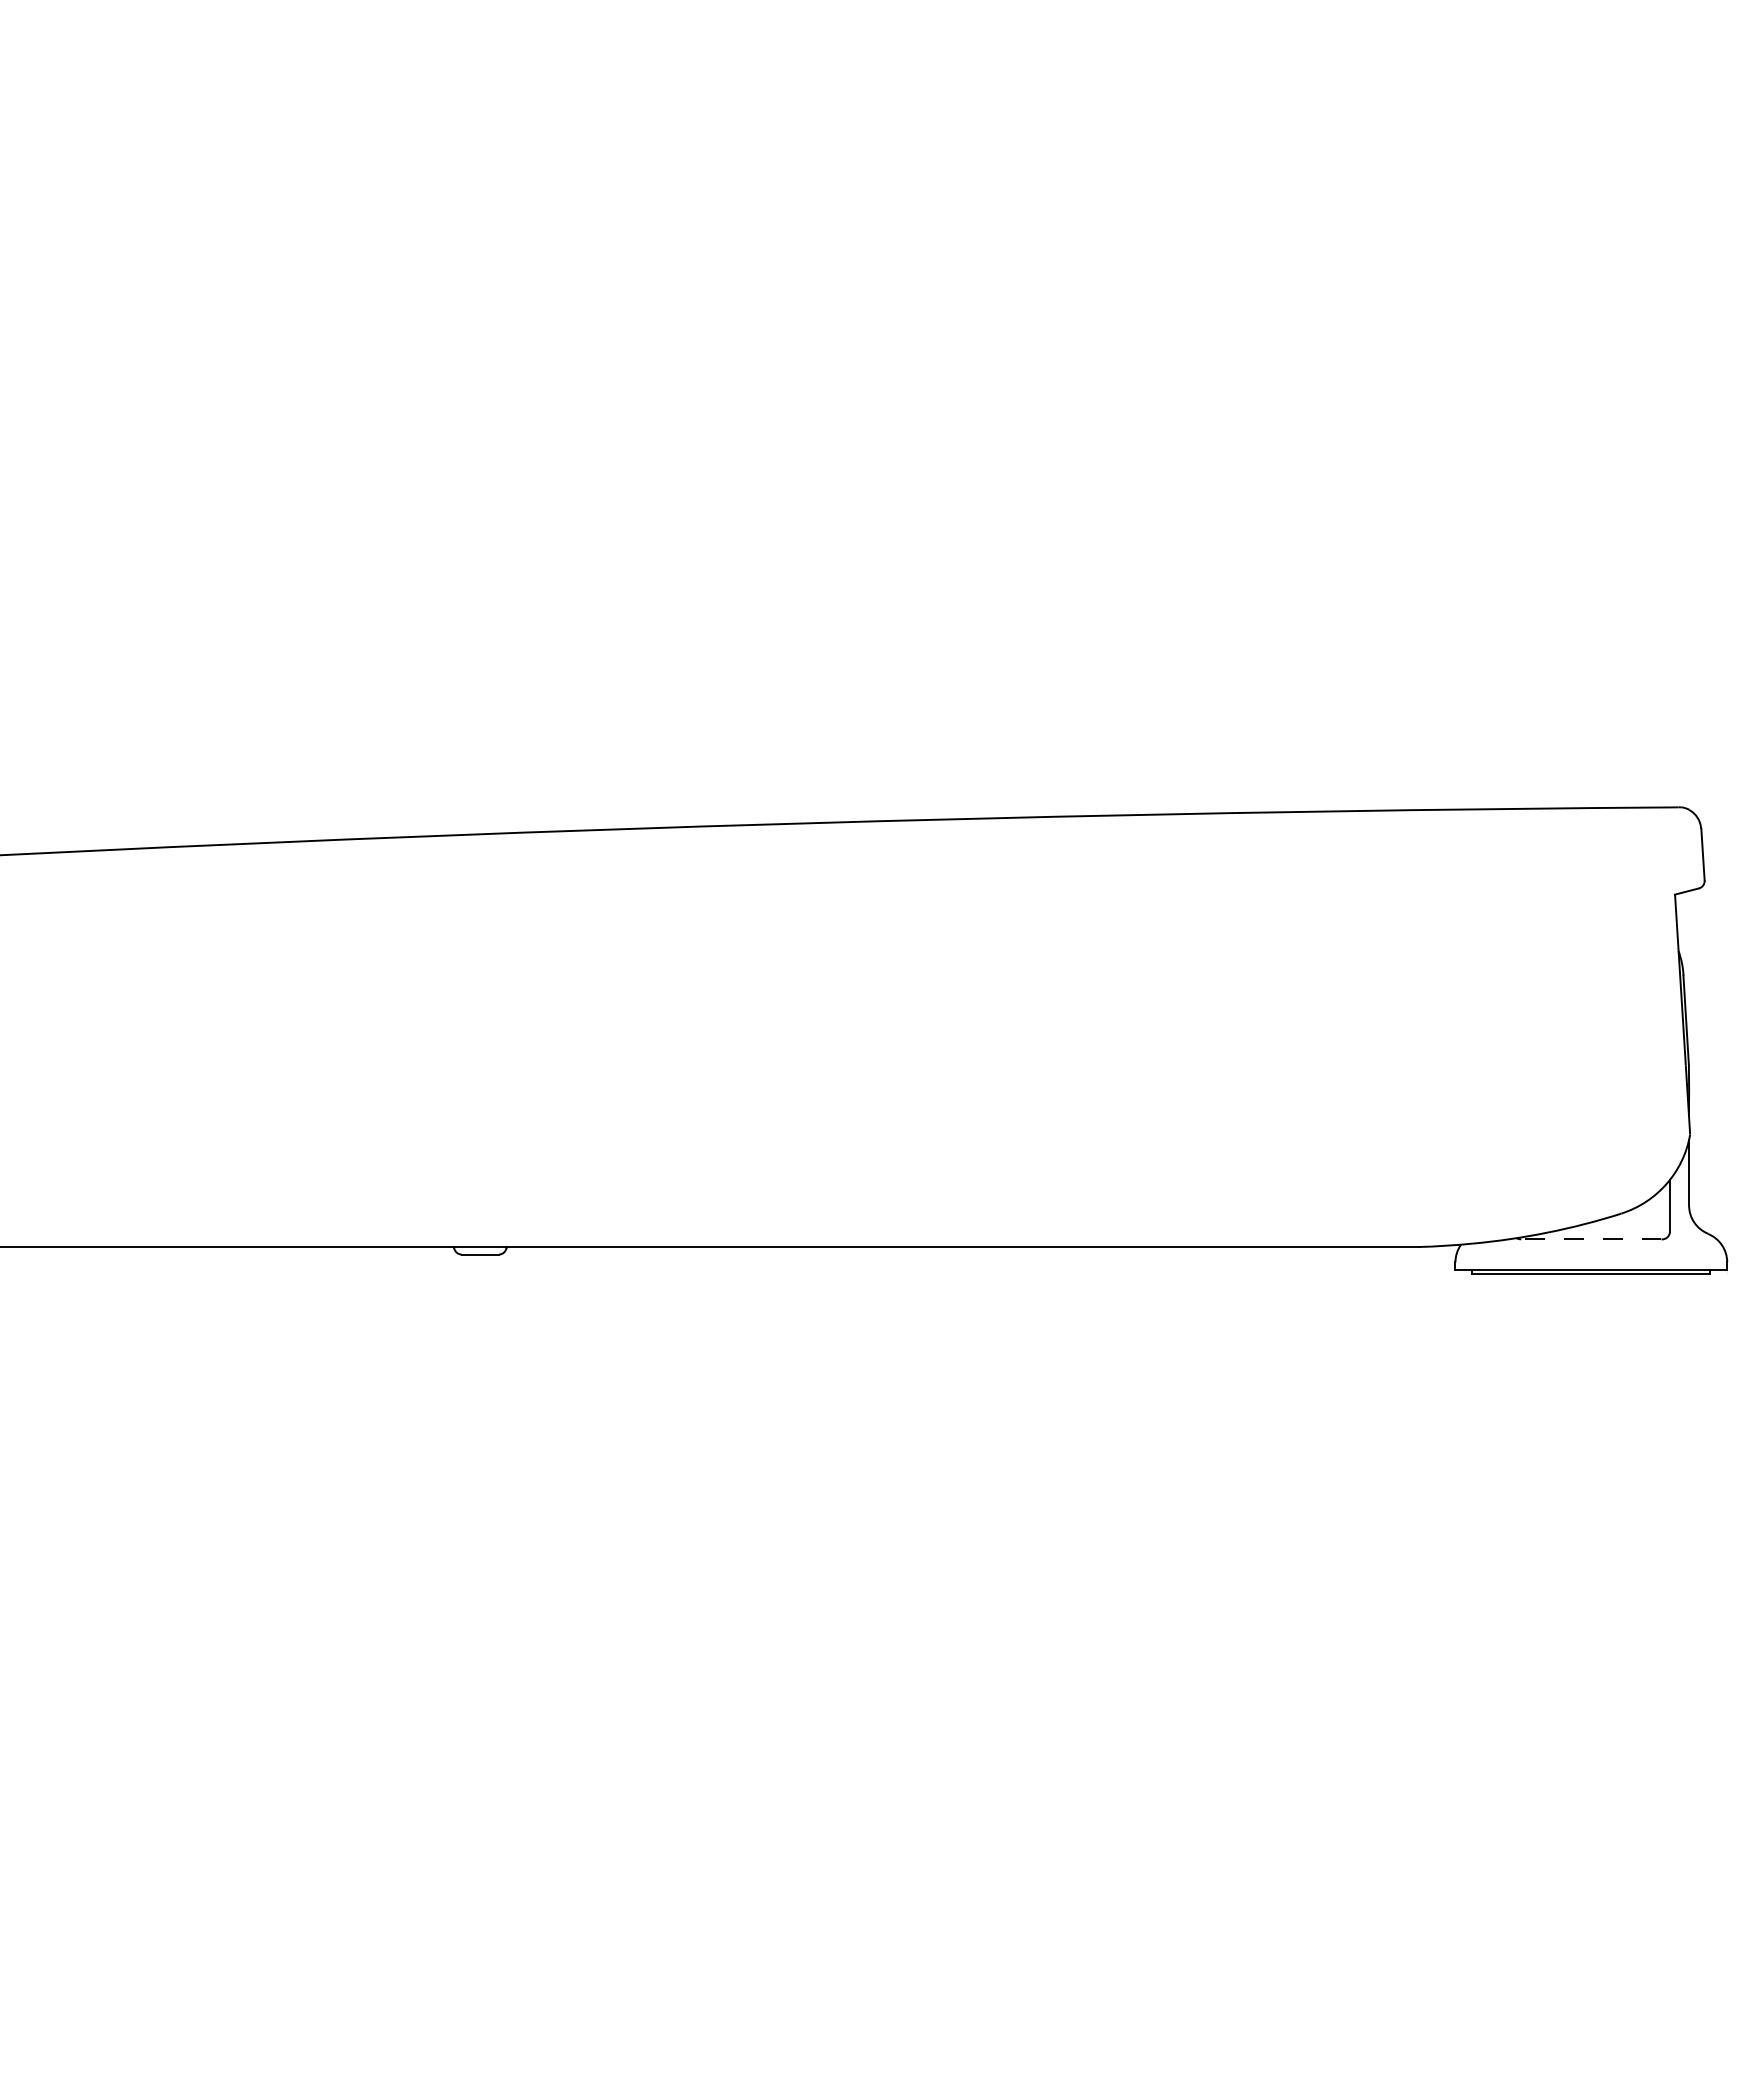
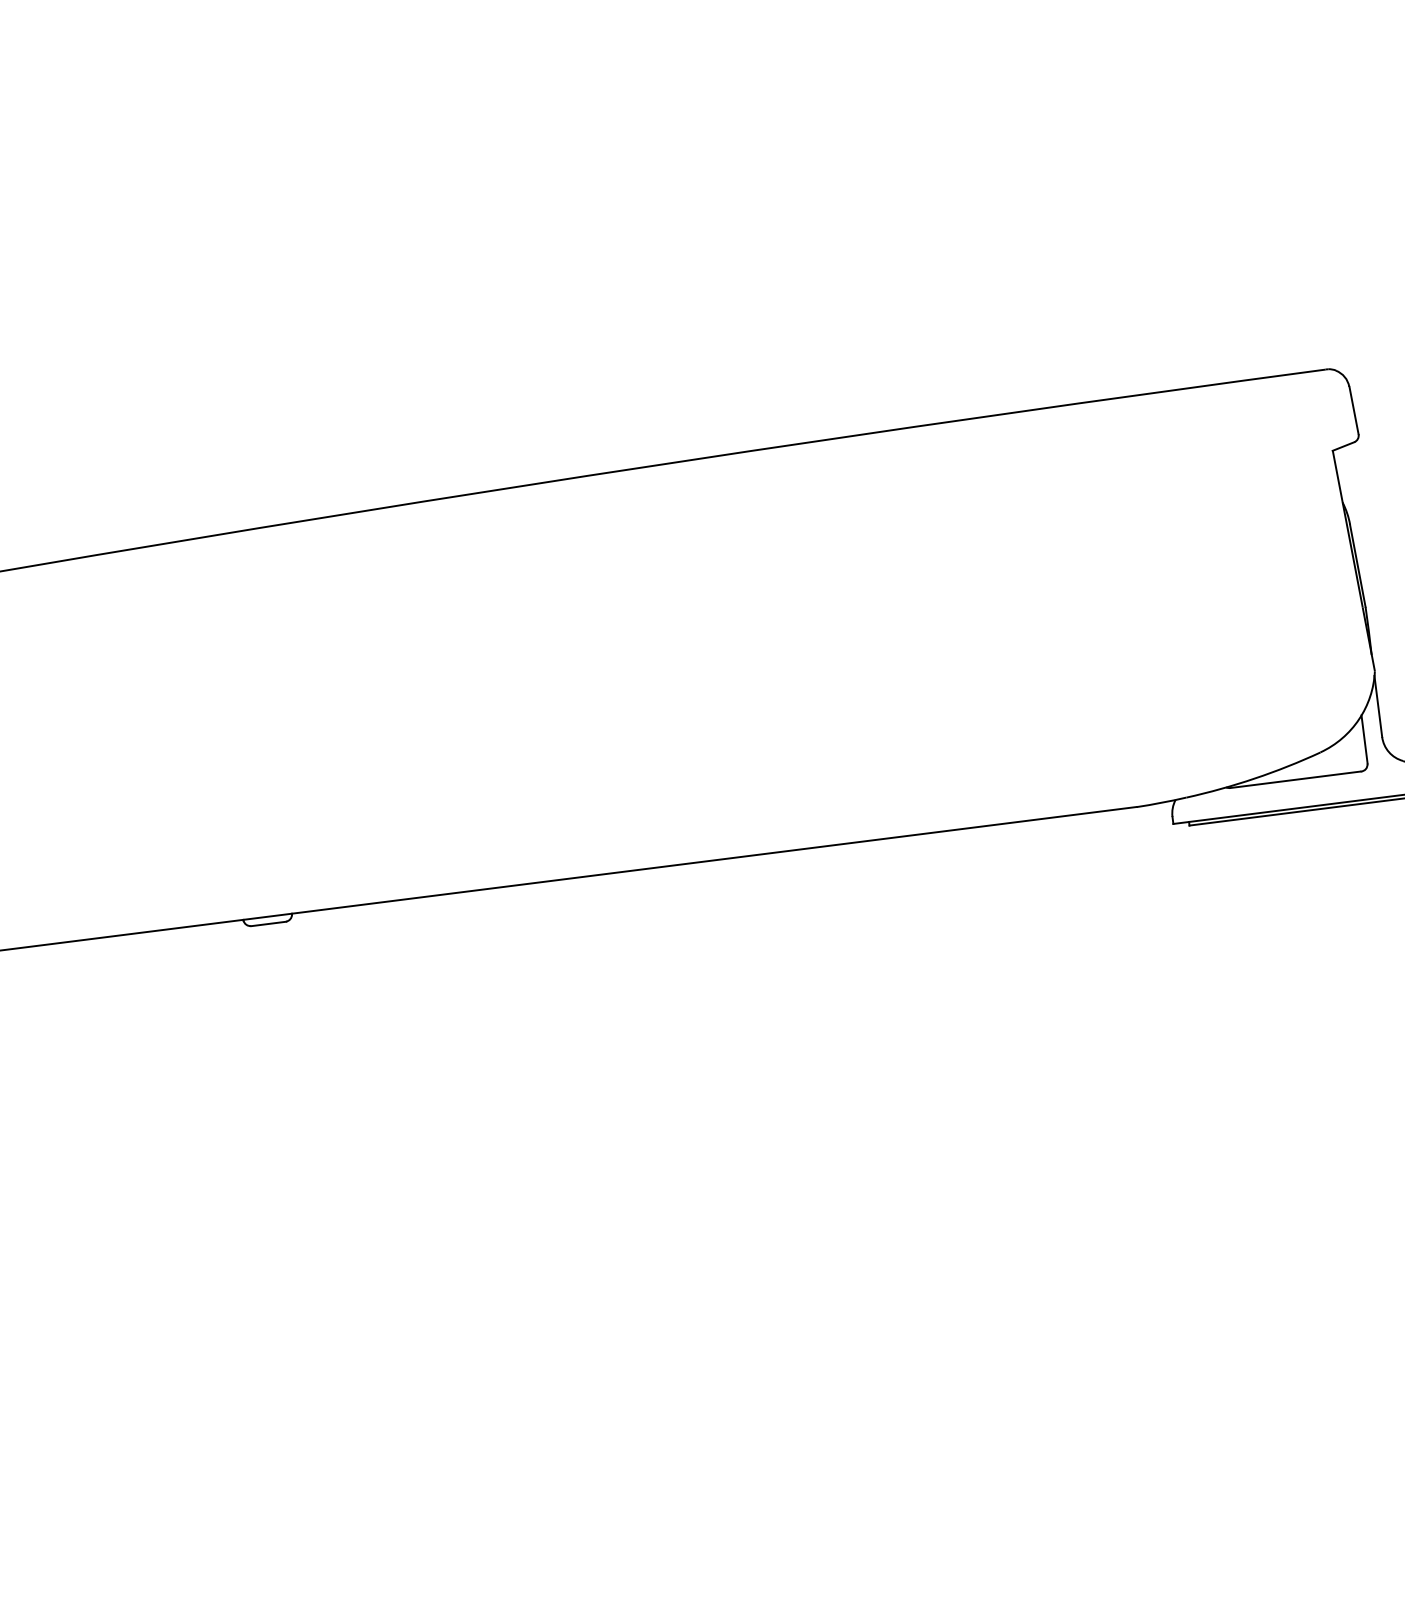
line: (1590, 1239) -> (1294, 780), dashed -> solid

